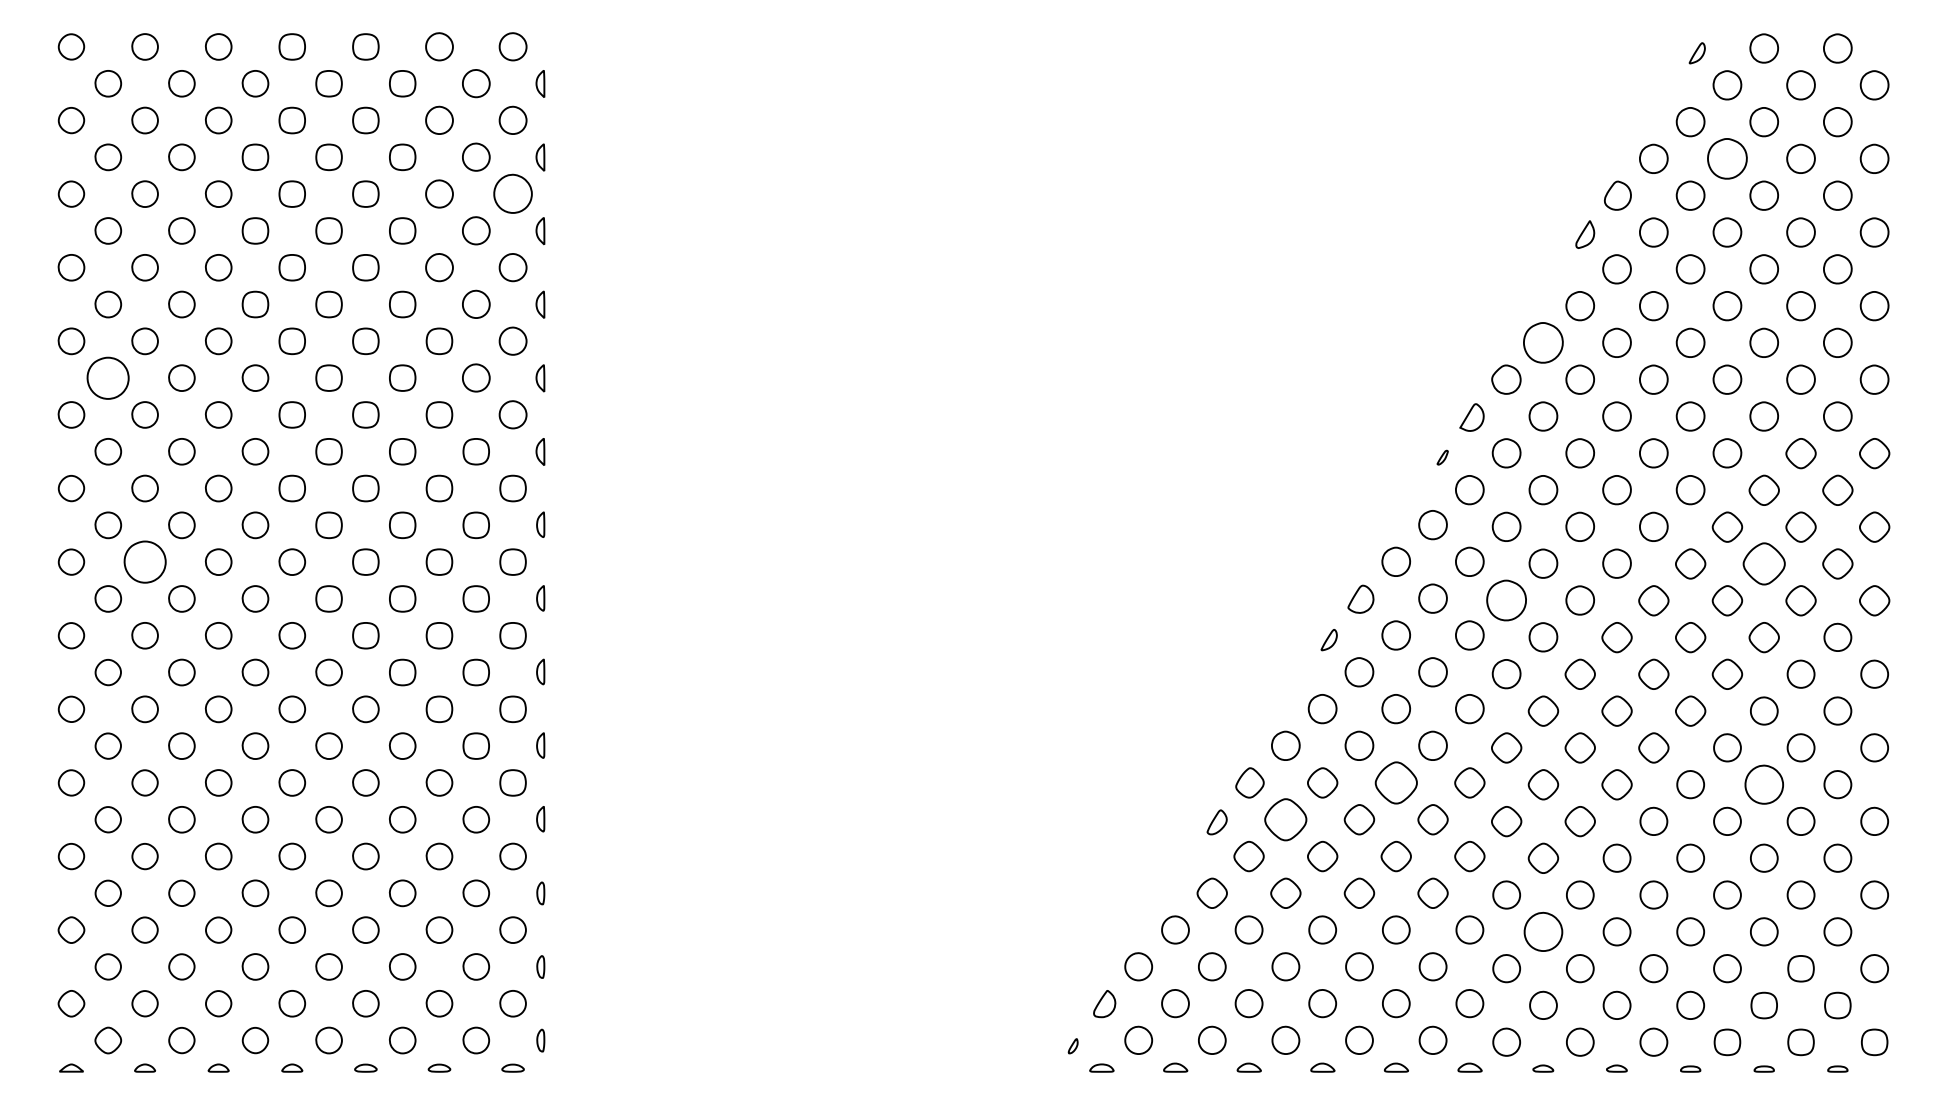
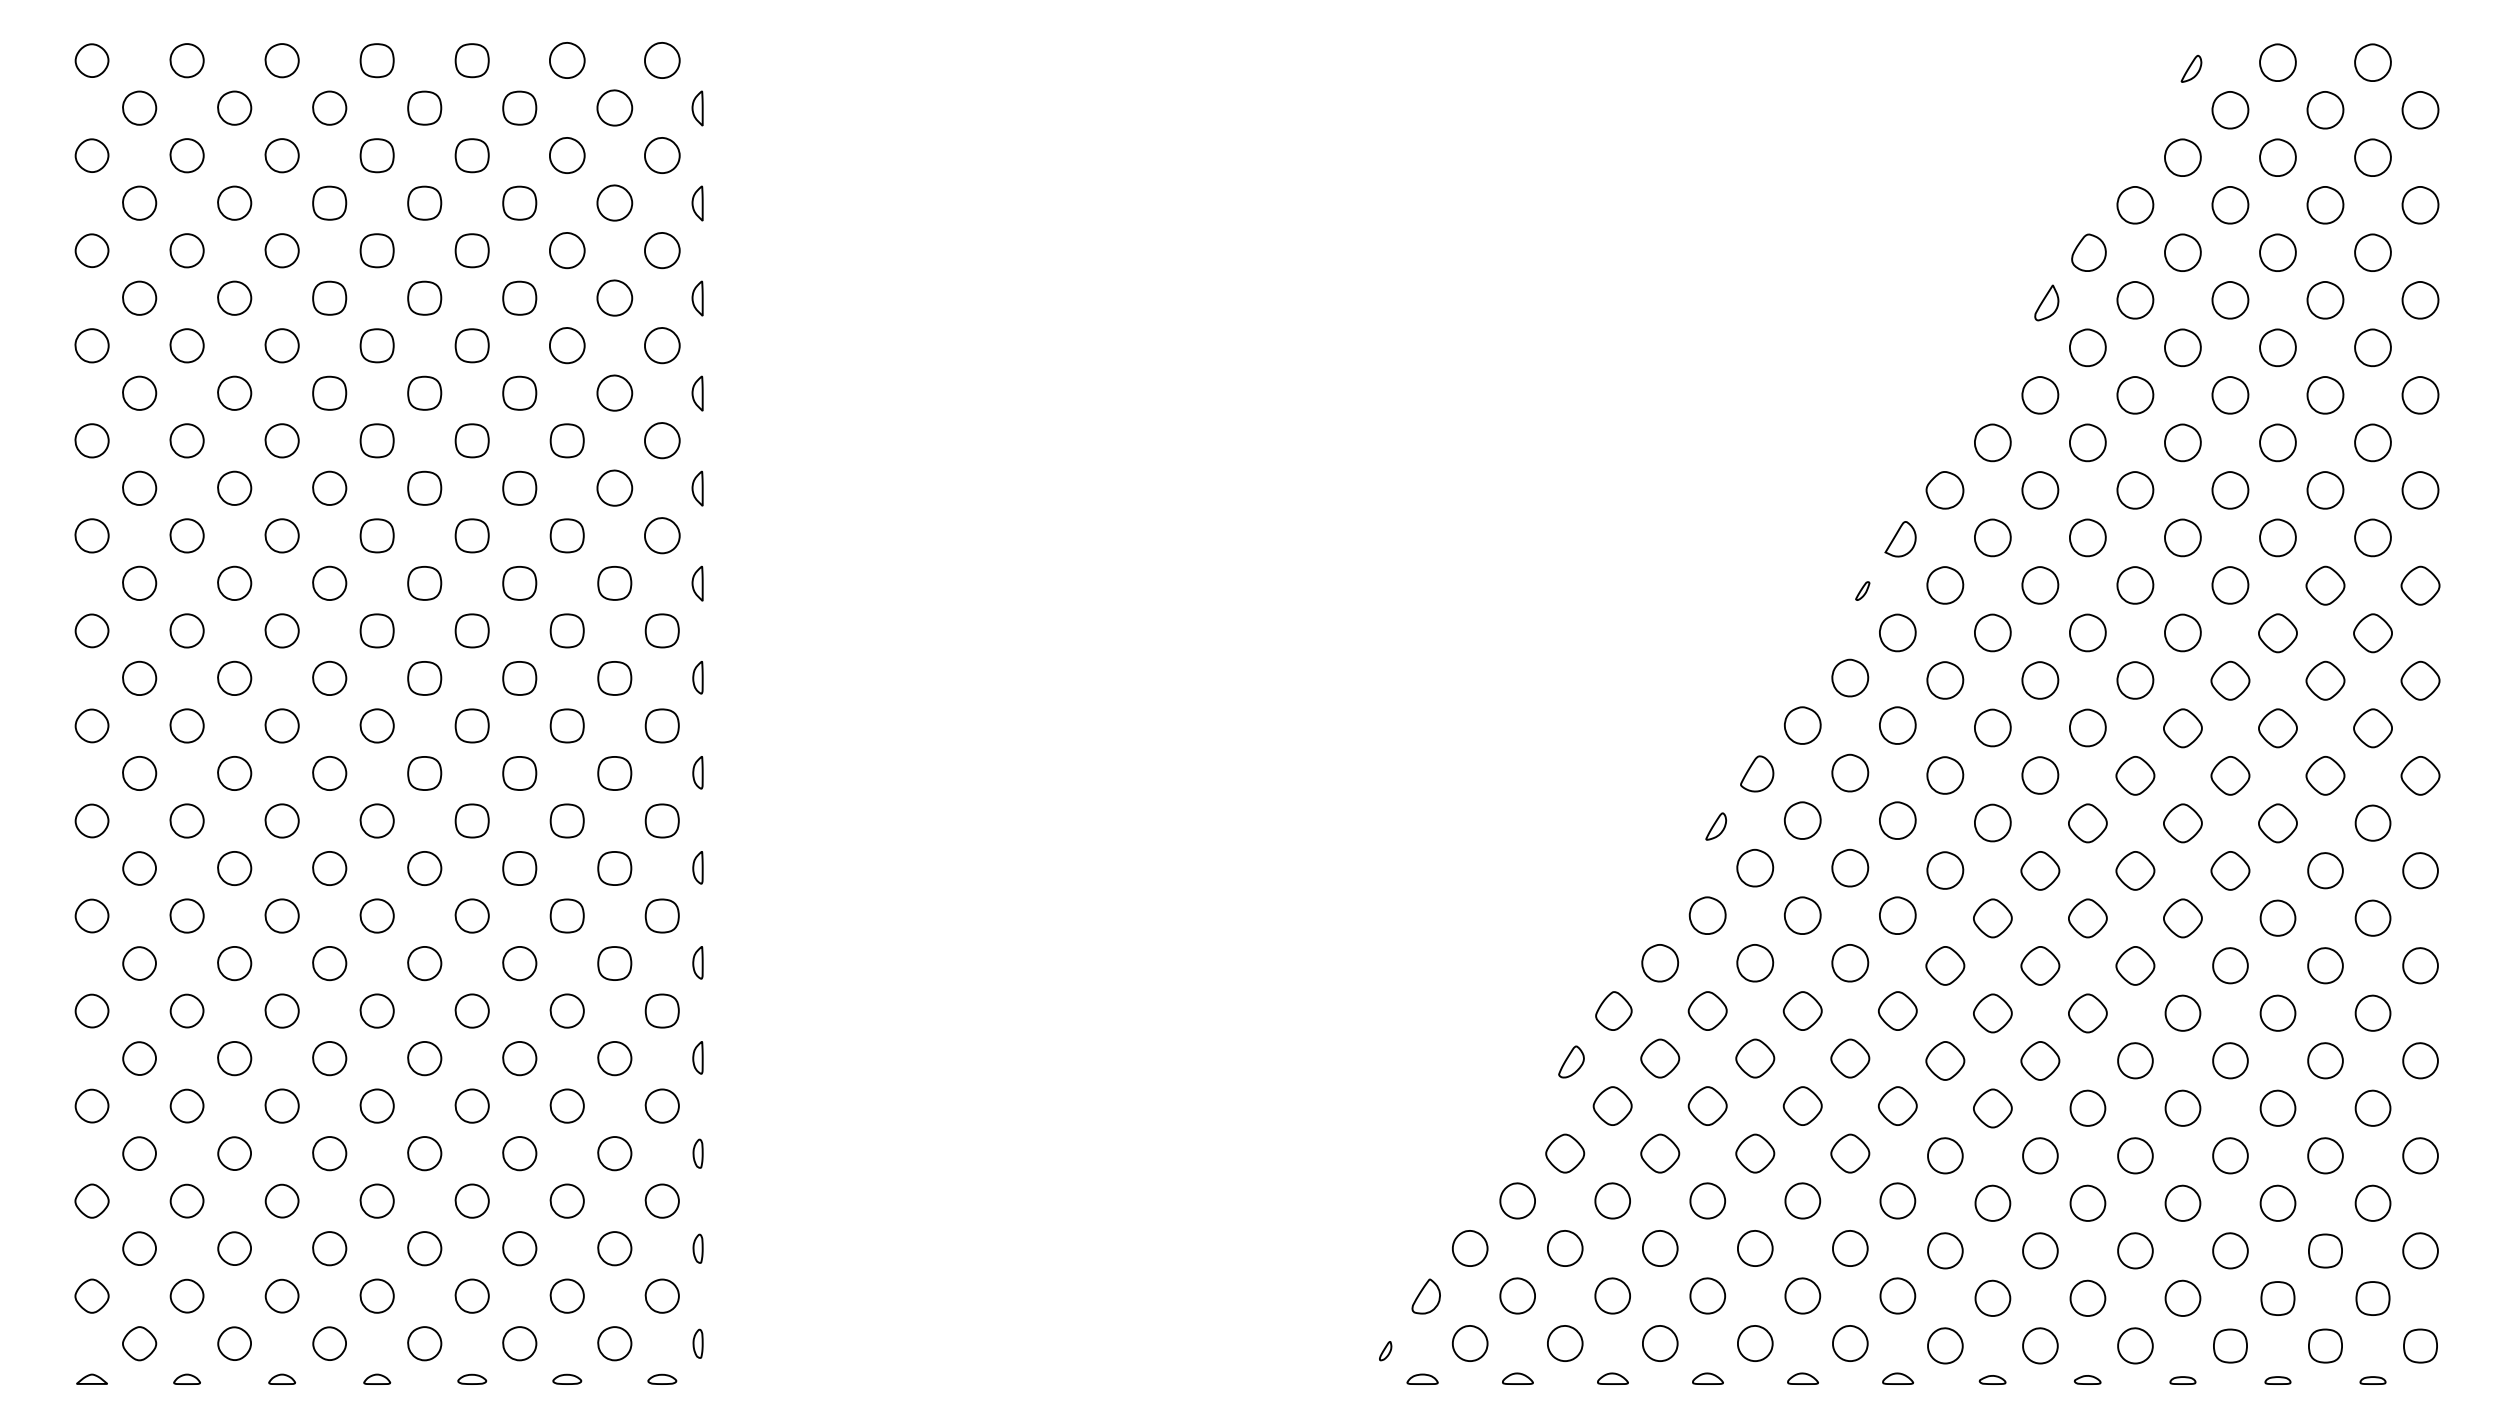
part: (1727, 159) -> (2230, 205), size x0.71
part: (513, 193) -> (662, 250), size x0.71
part: (1543, 342) -> (1992, 442), size x0.71
part: (108, 377) -> (139, 487), size x0.62
part: (144, 561) -> (186, 725), size x0.62
part: (1763, 564) -> (2277, 728), size x0.71
part: (1506, 600) -> (1945, 775), size x0.71
part: (1396, 782) -> (1802, 1010), size x0.71
part: (1763, 784) -> (2277, 1012), size x0.71
part: (1286, 819) -> (1660, 1058), size x0.71
part: (1543, 931) -> (1992, 1202), size x0.71

